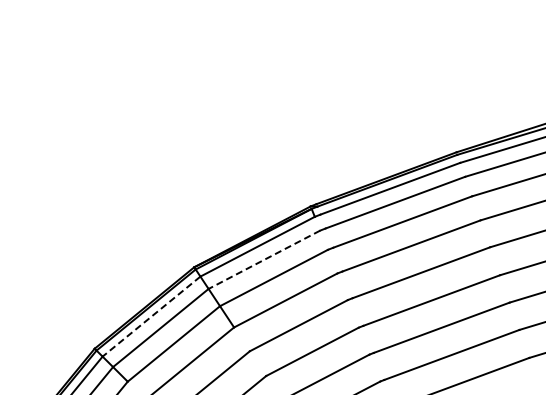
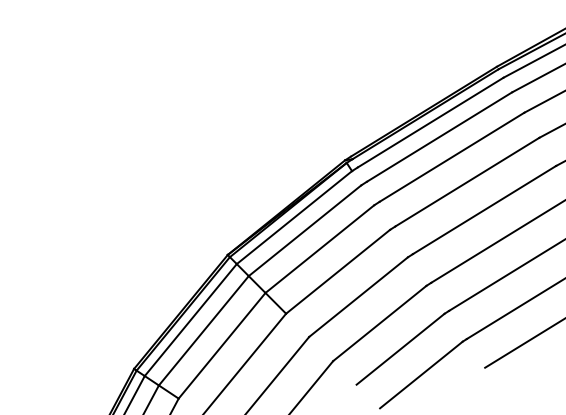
line: (264, 260) -> (305, 231), dashed -> solid
line: (151, 316) -> (190, 319), dashed -> solid

